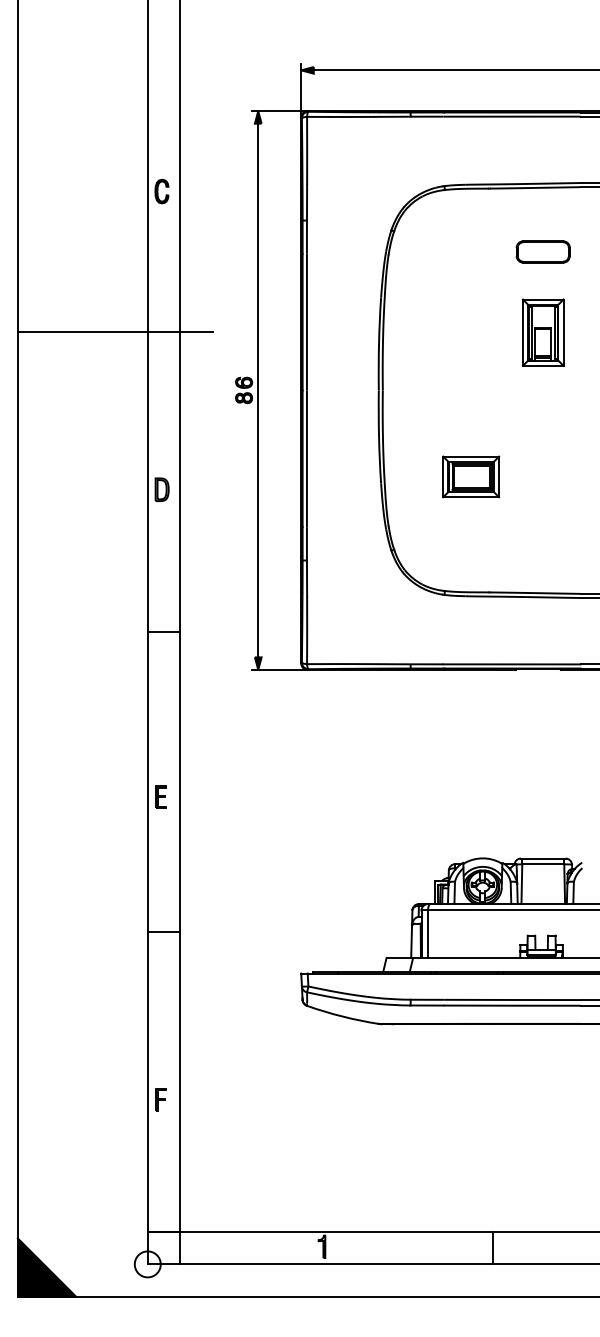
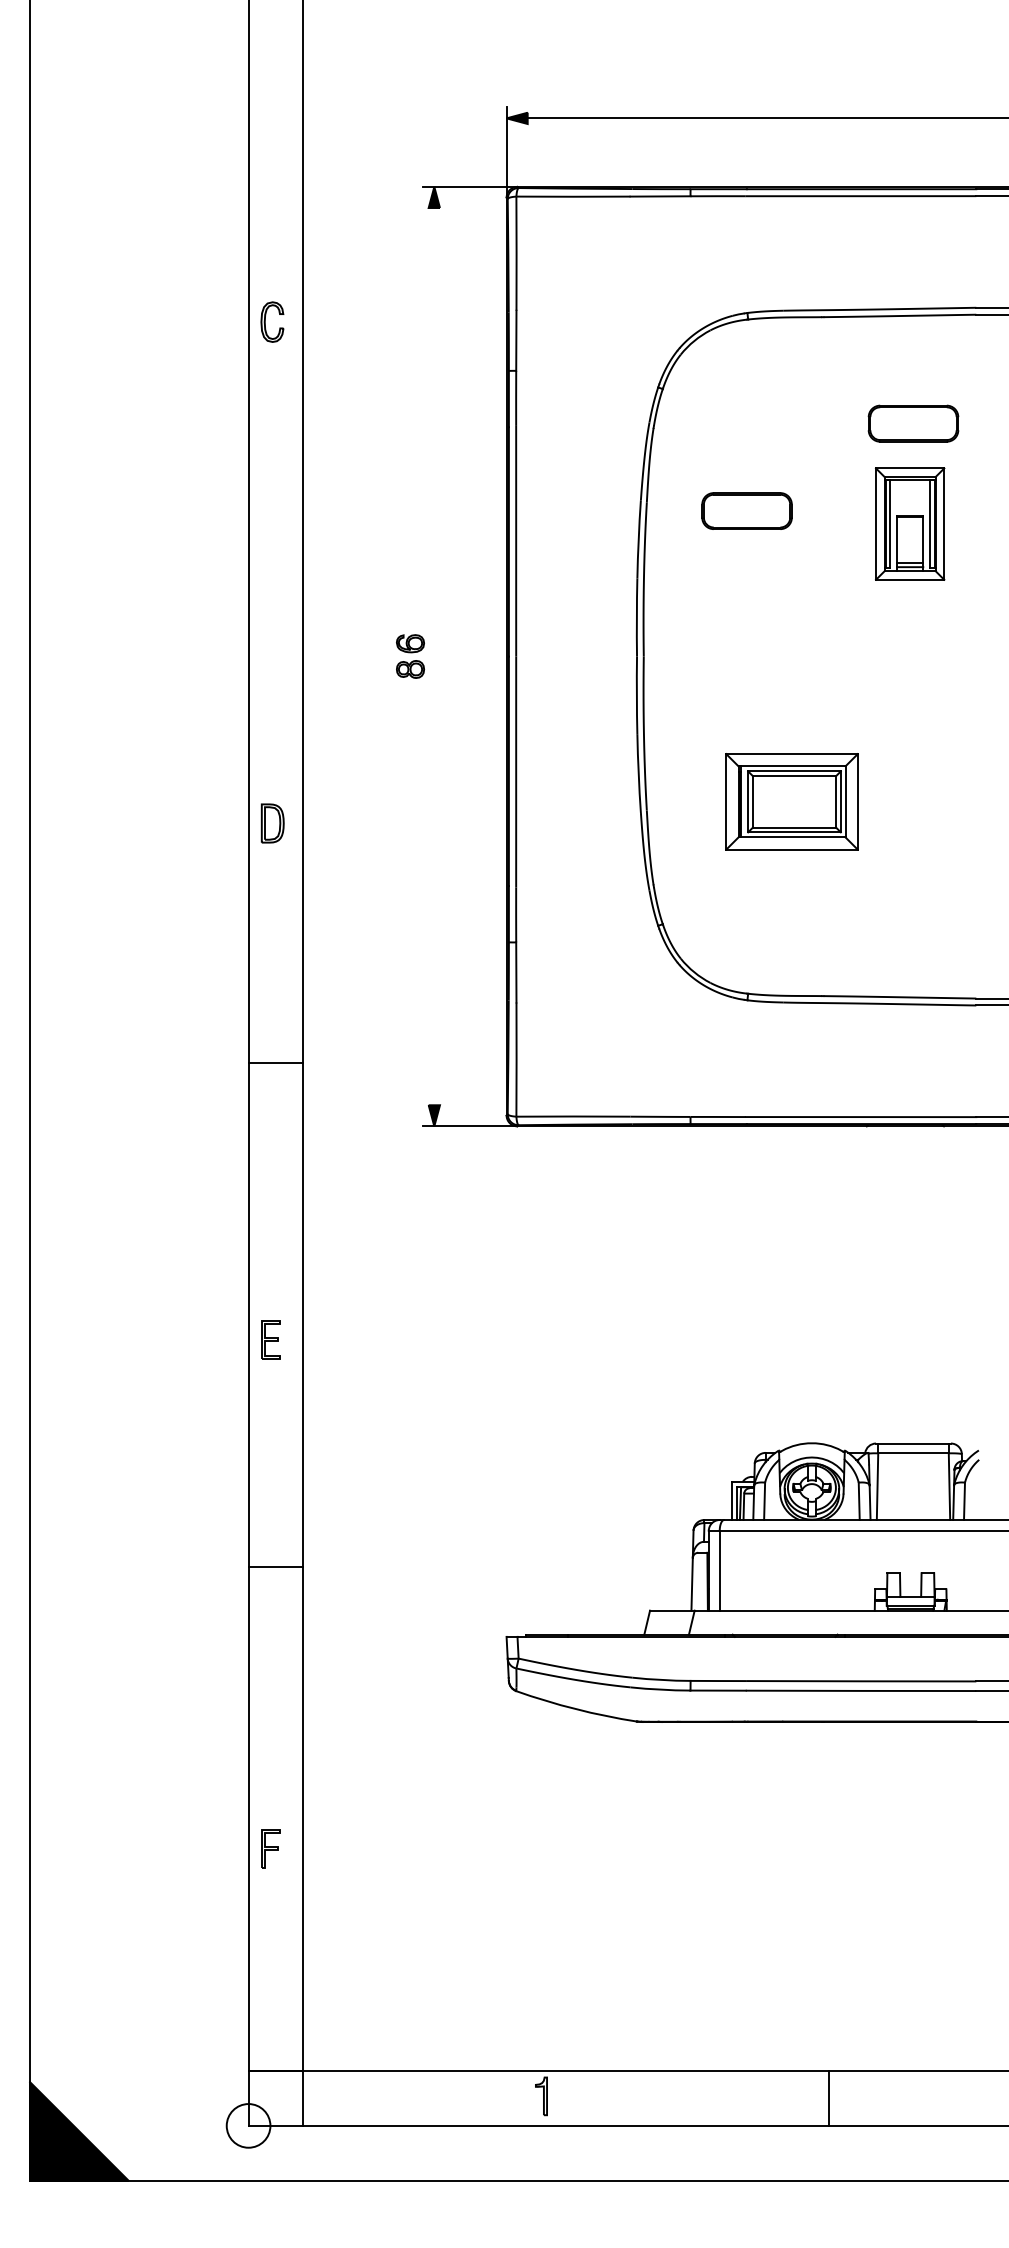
part: (443, 303) -> (745, 510), added
line: (114, 332) -> (192, 559), removed
part: (542, 332) -> (908, 523), moved
line: (258, 390) -> (434, 656), removed
part: (471, 476) -> (792, 801), size x1.4

